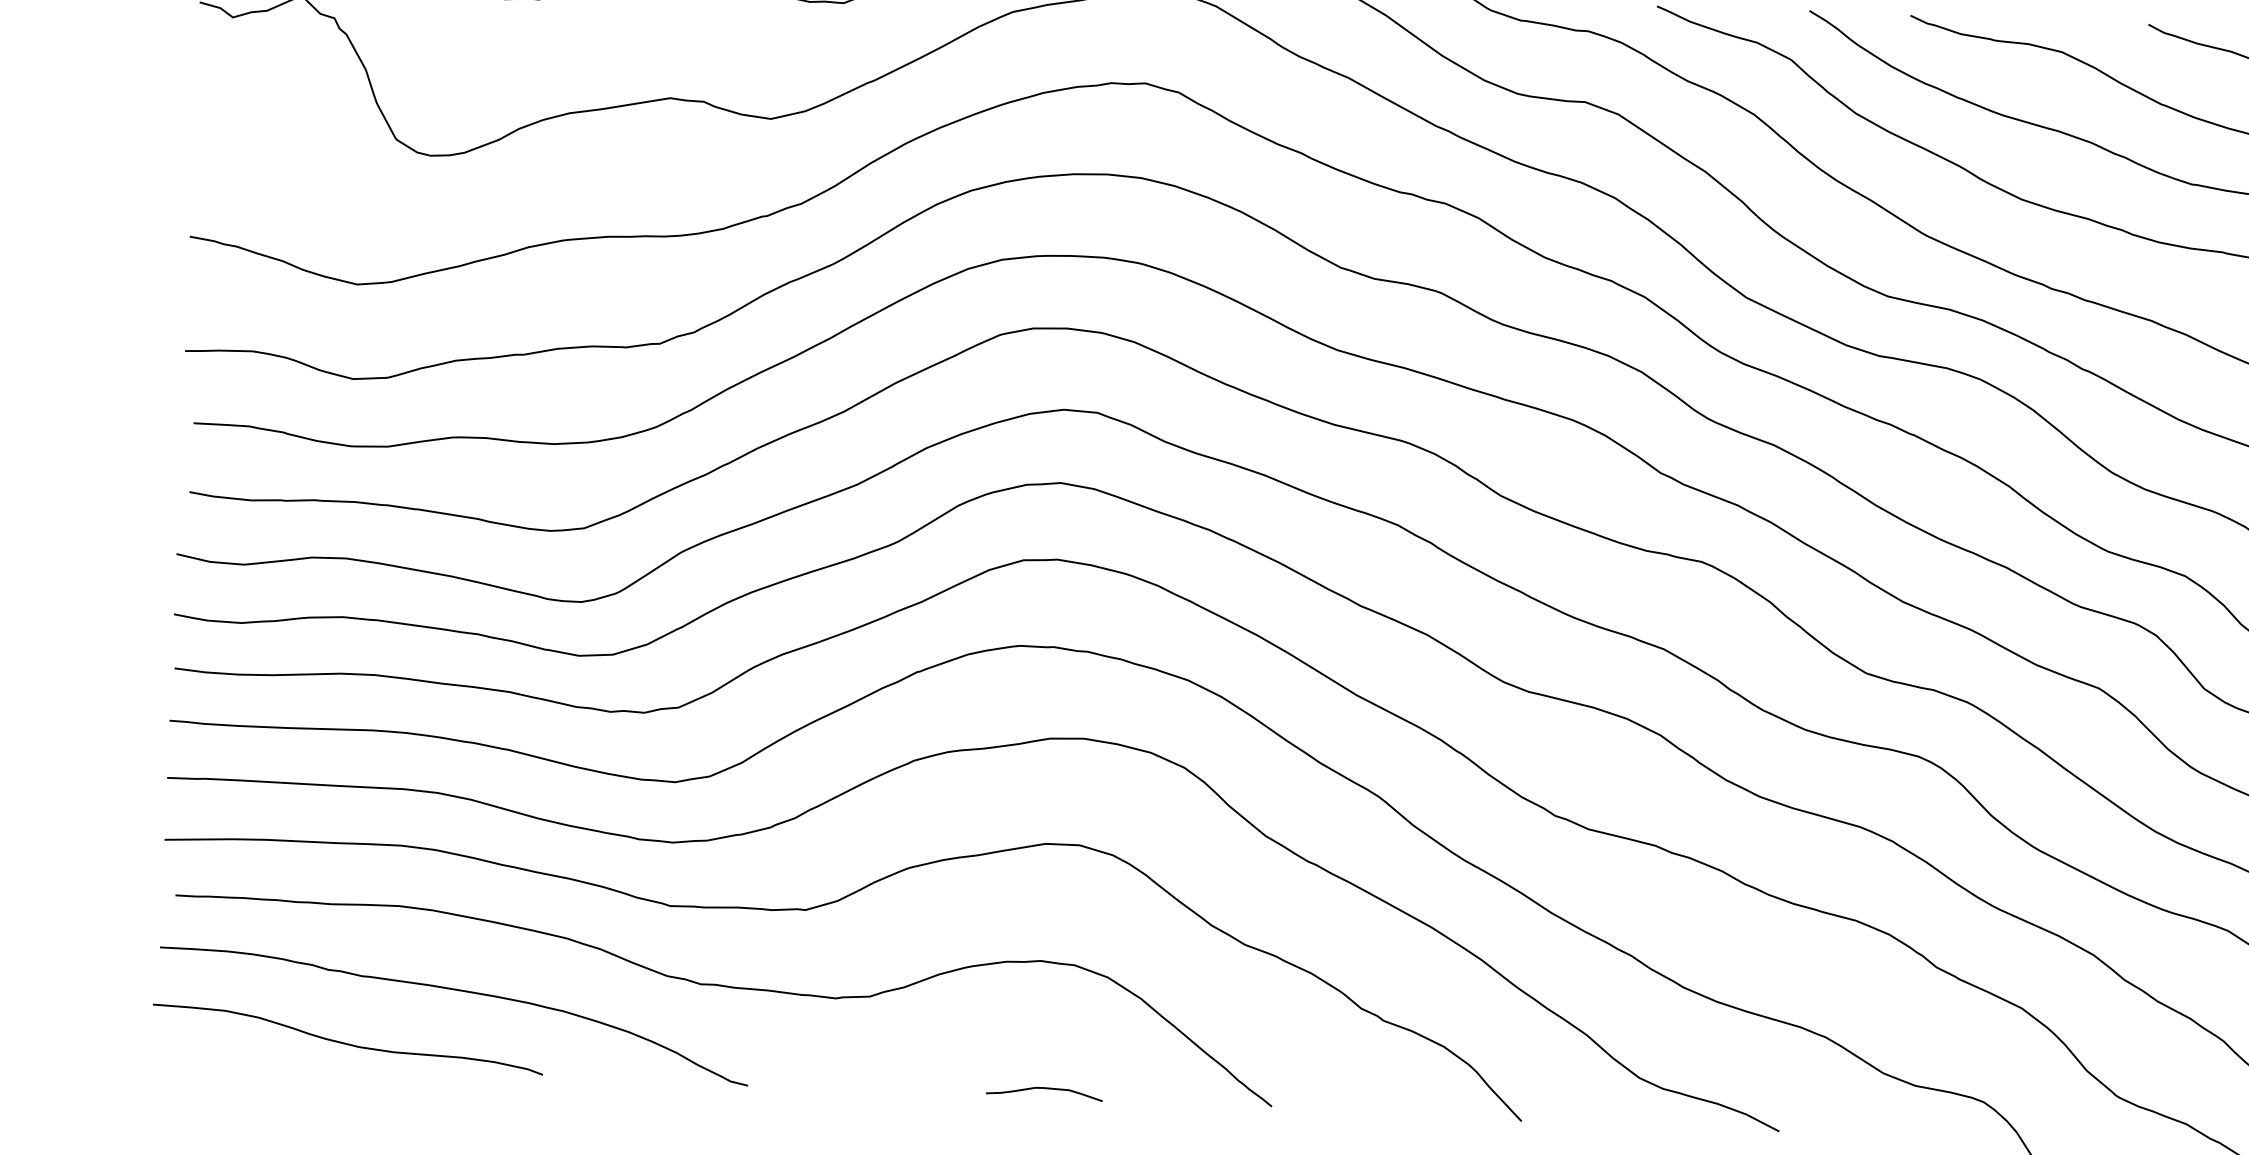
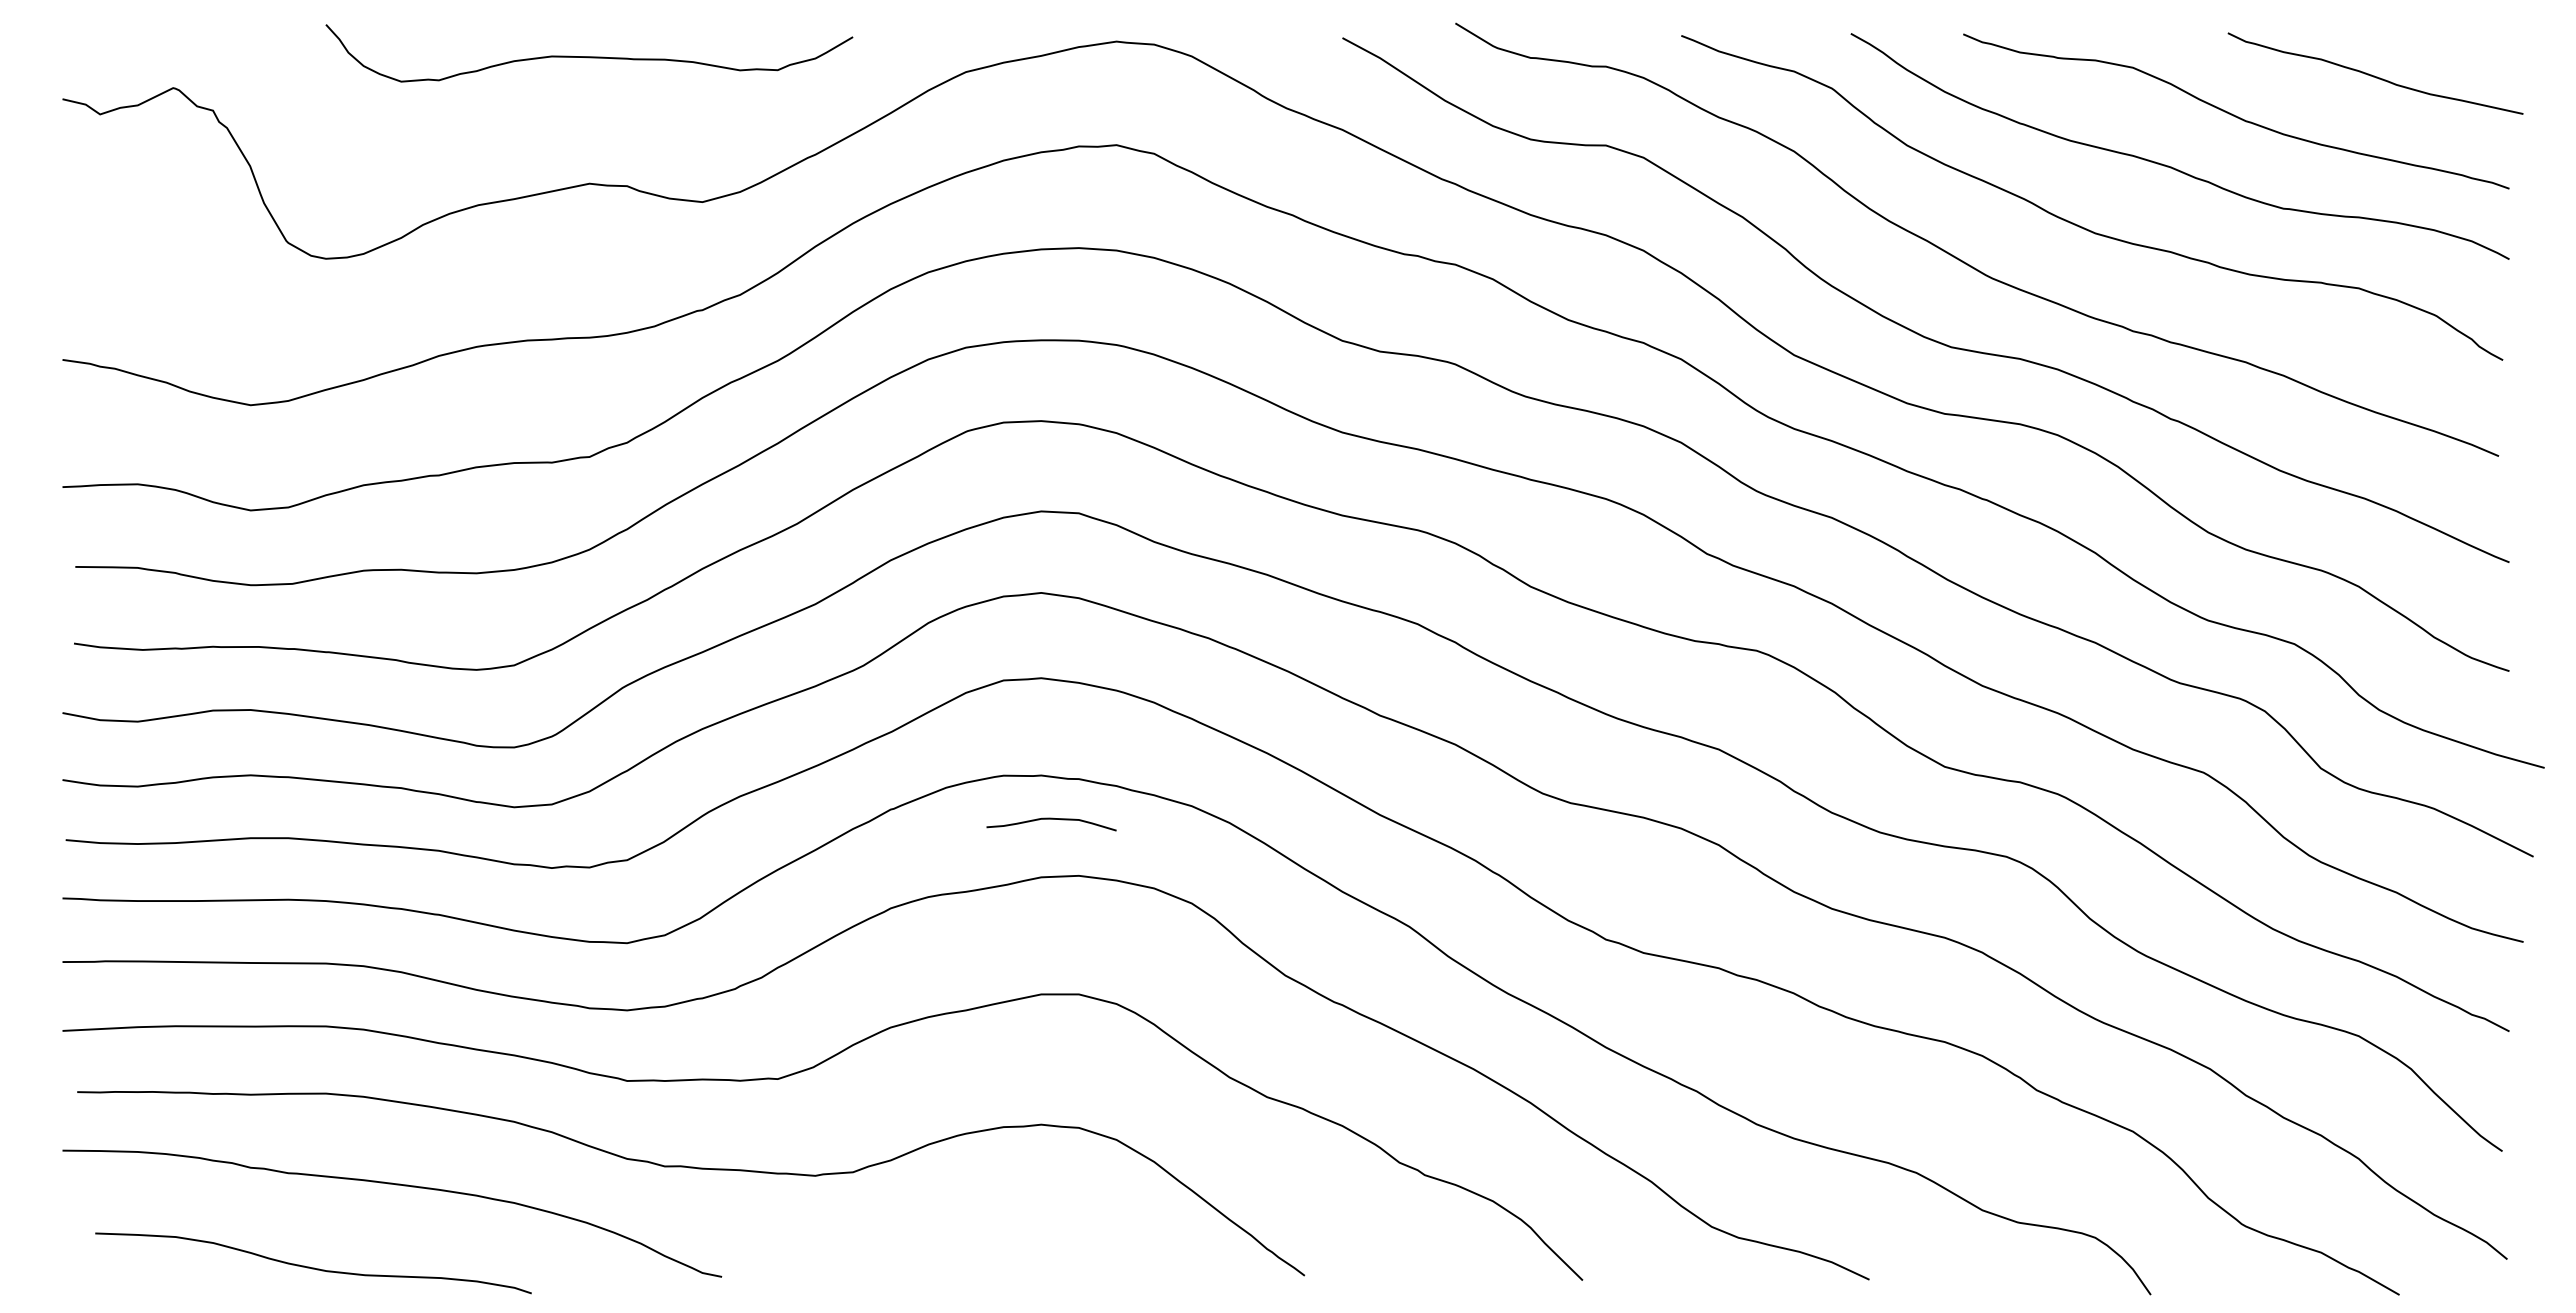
curve: (347, 1043) -> (313, 1267), moved
curve: (1044, 1088) -> (1051, 819), moved

